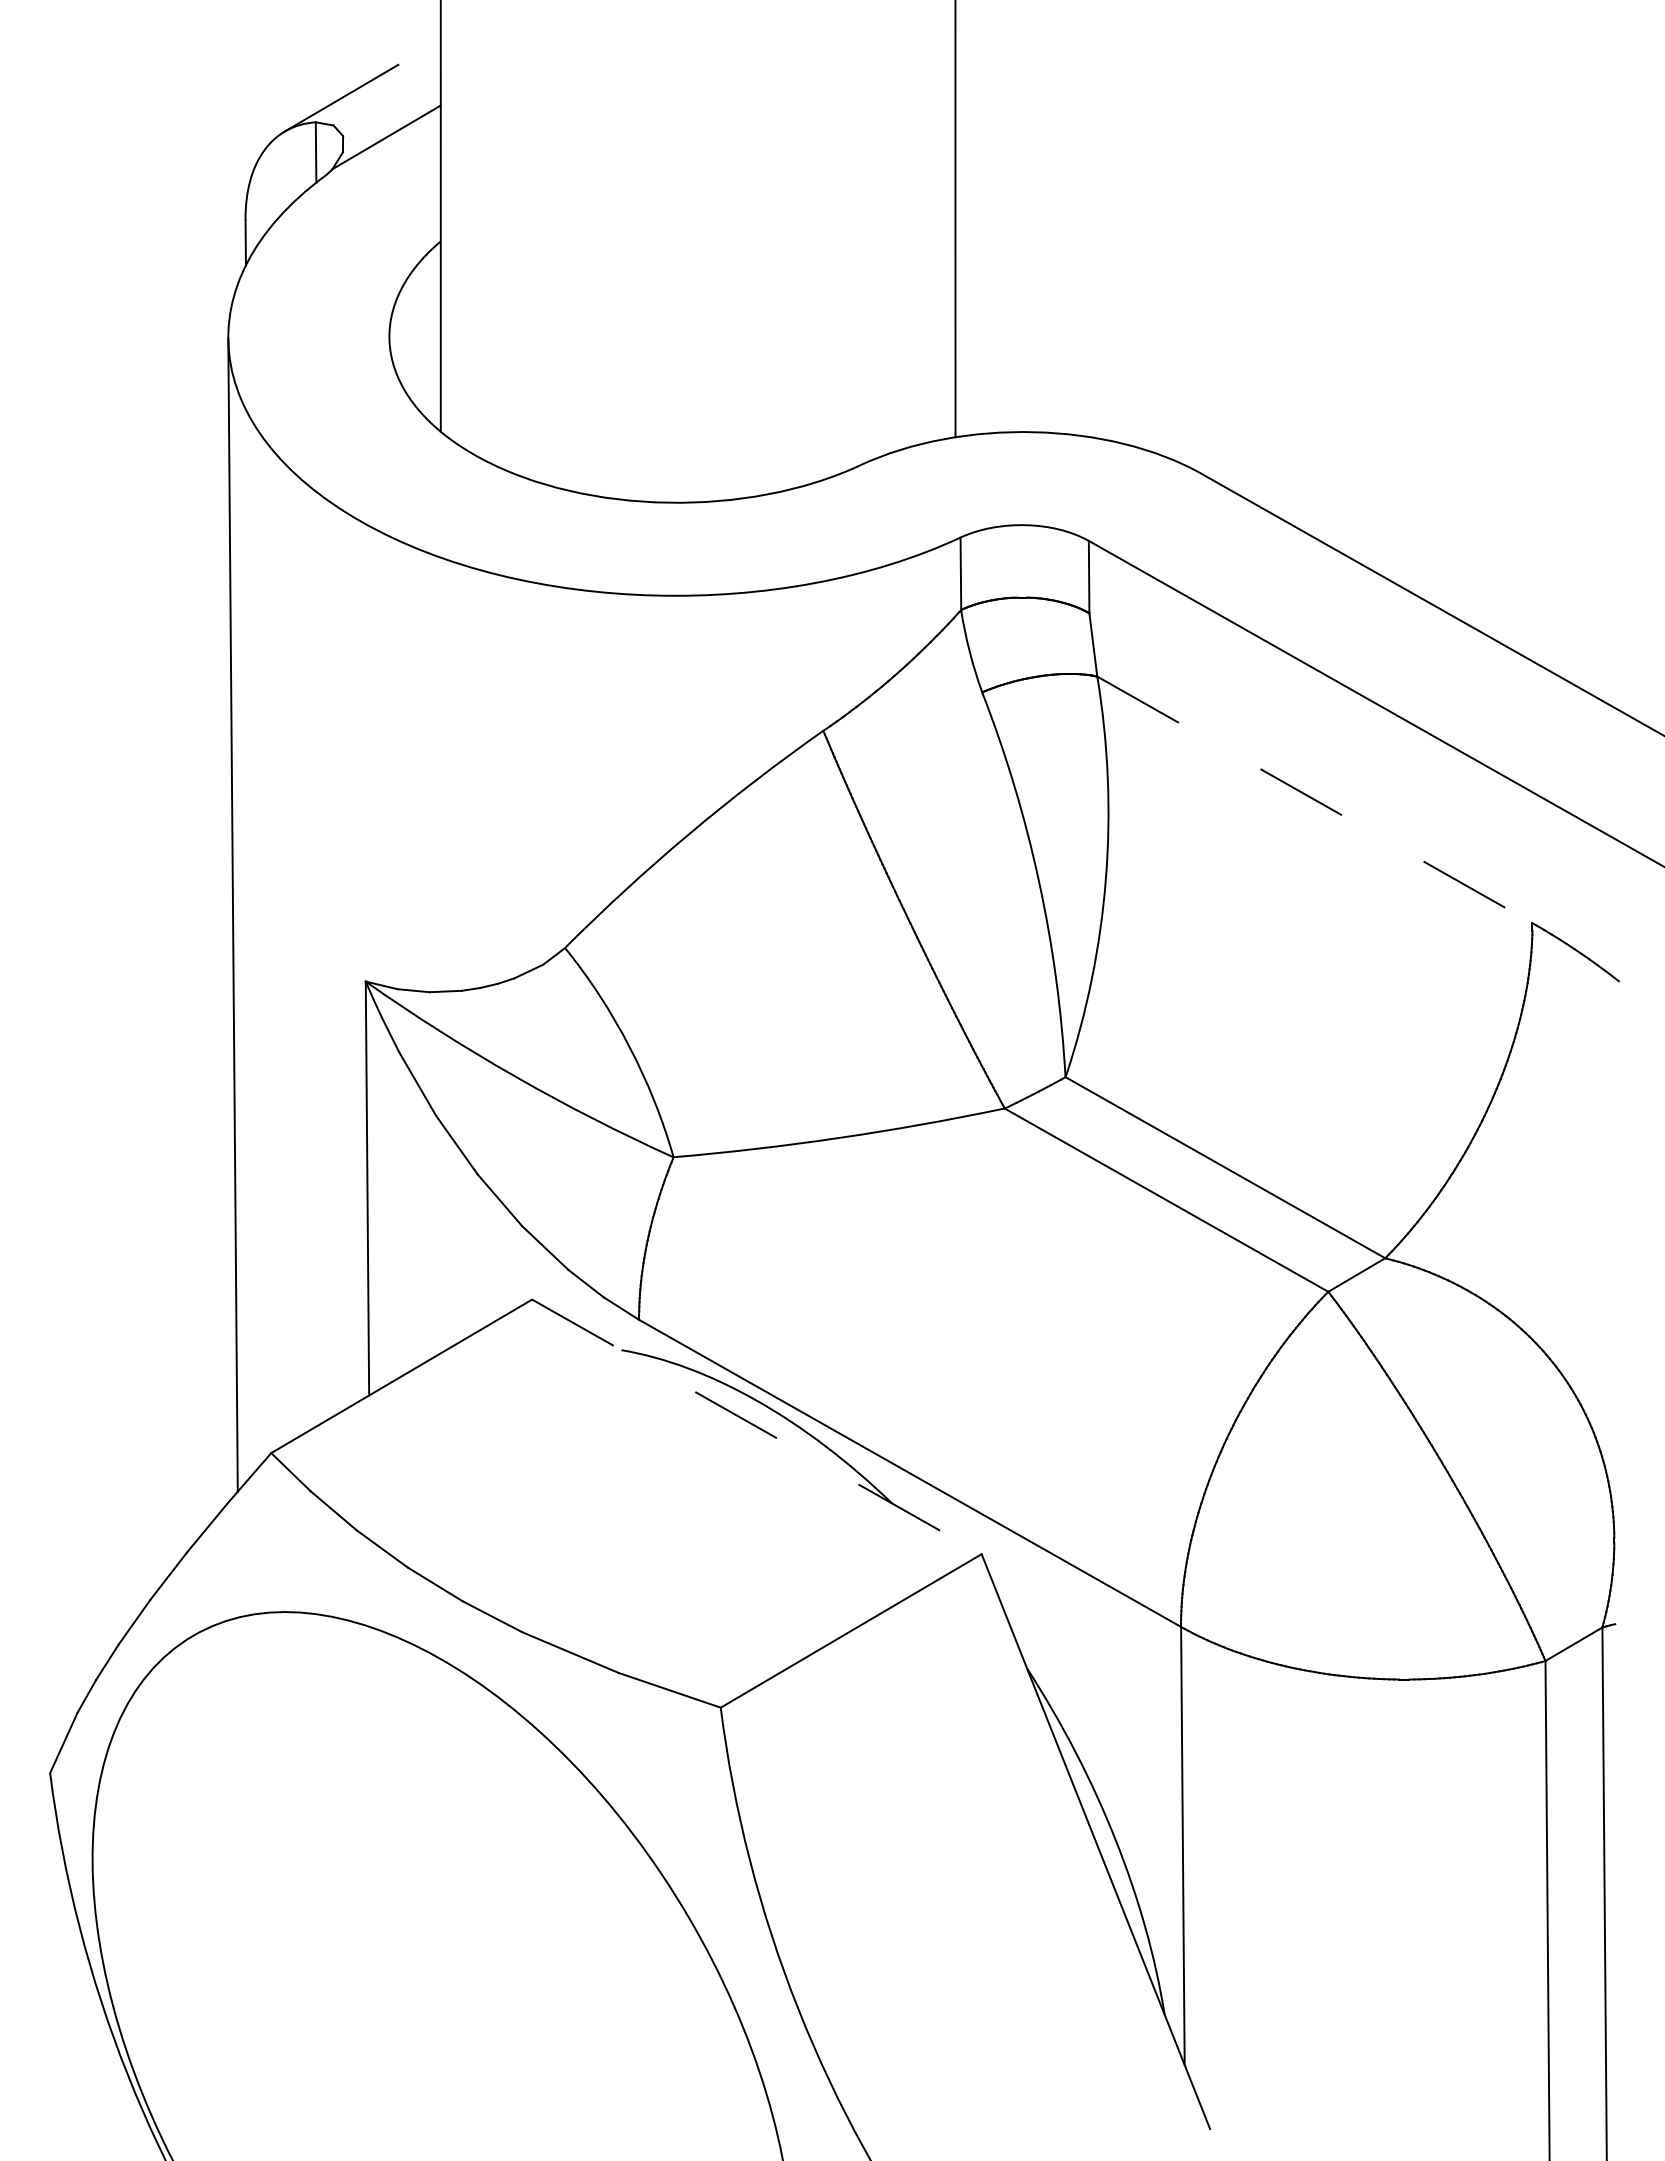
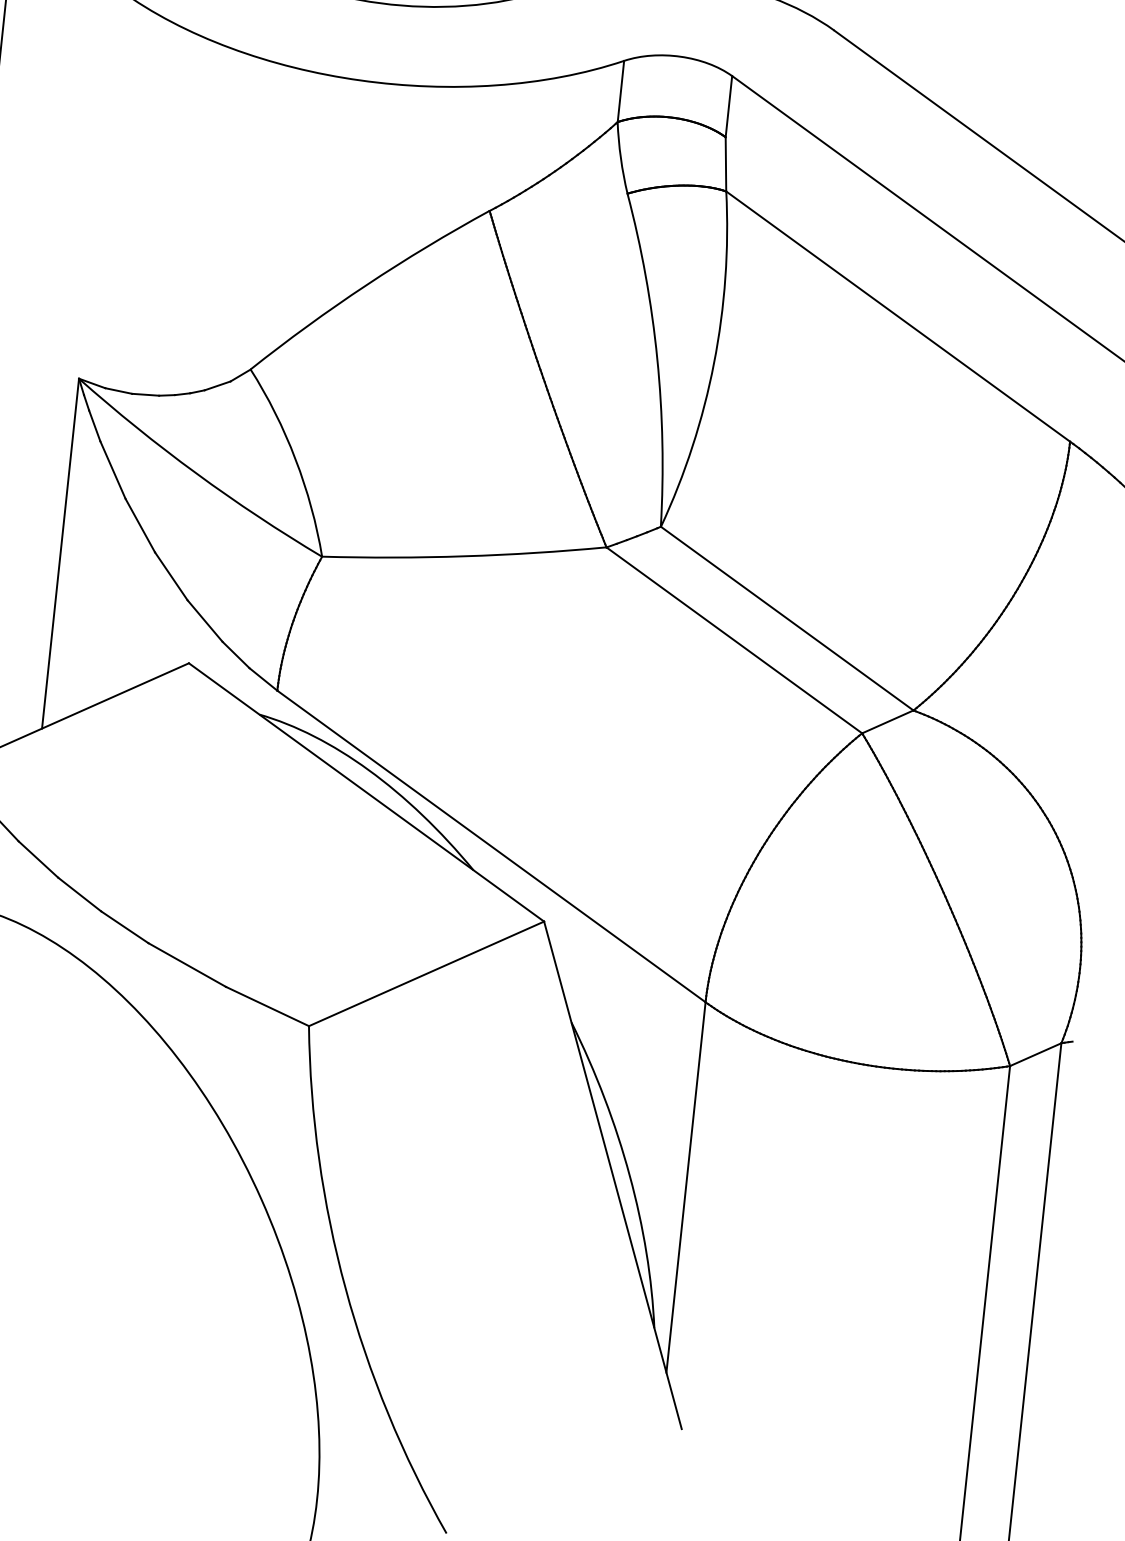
line: (1315, 800) -> (898, 317), dashed -> solid
line: (757, 1427) -> (366, 793), dashed -> solid

